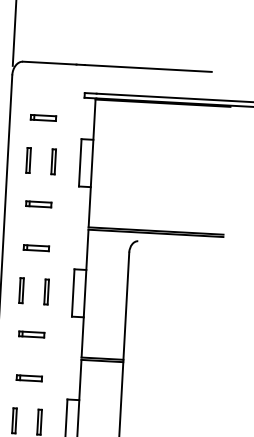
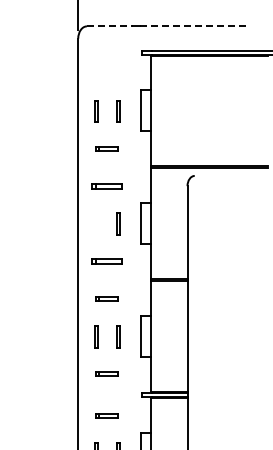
line: (50, 63) -> (110, 26), solid -> dashed
line: (148, 68) -> (195, 26), solid -> dashed
part: (42, 117) -> (106, 73), removed
part: (35, 247) -> (106, 186), size x1.4
line: (20, 289) -> (95, 223), removed
part: (30, 334) -> (106, 261), size x1.4

